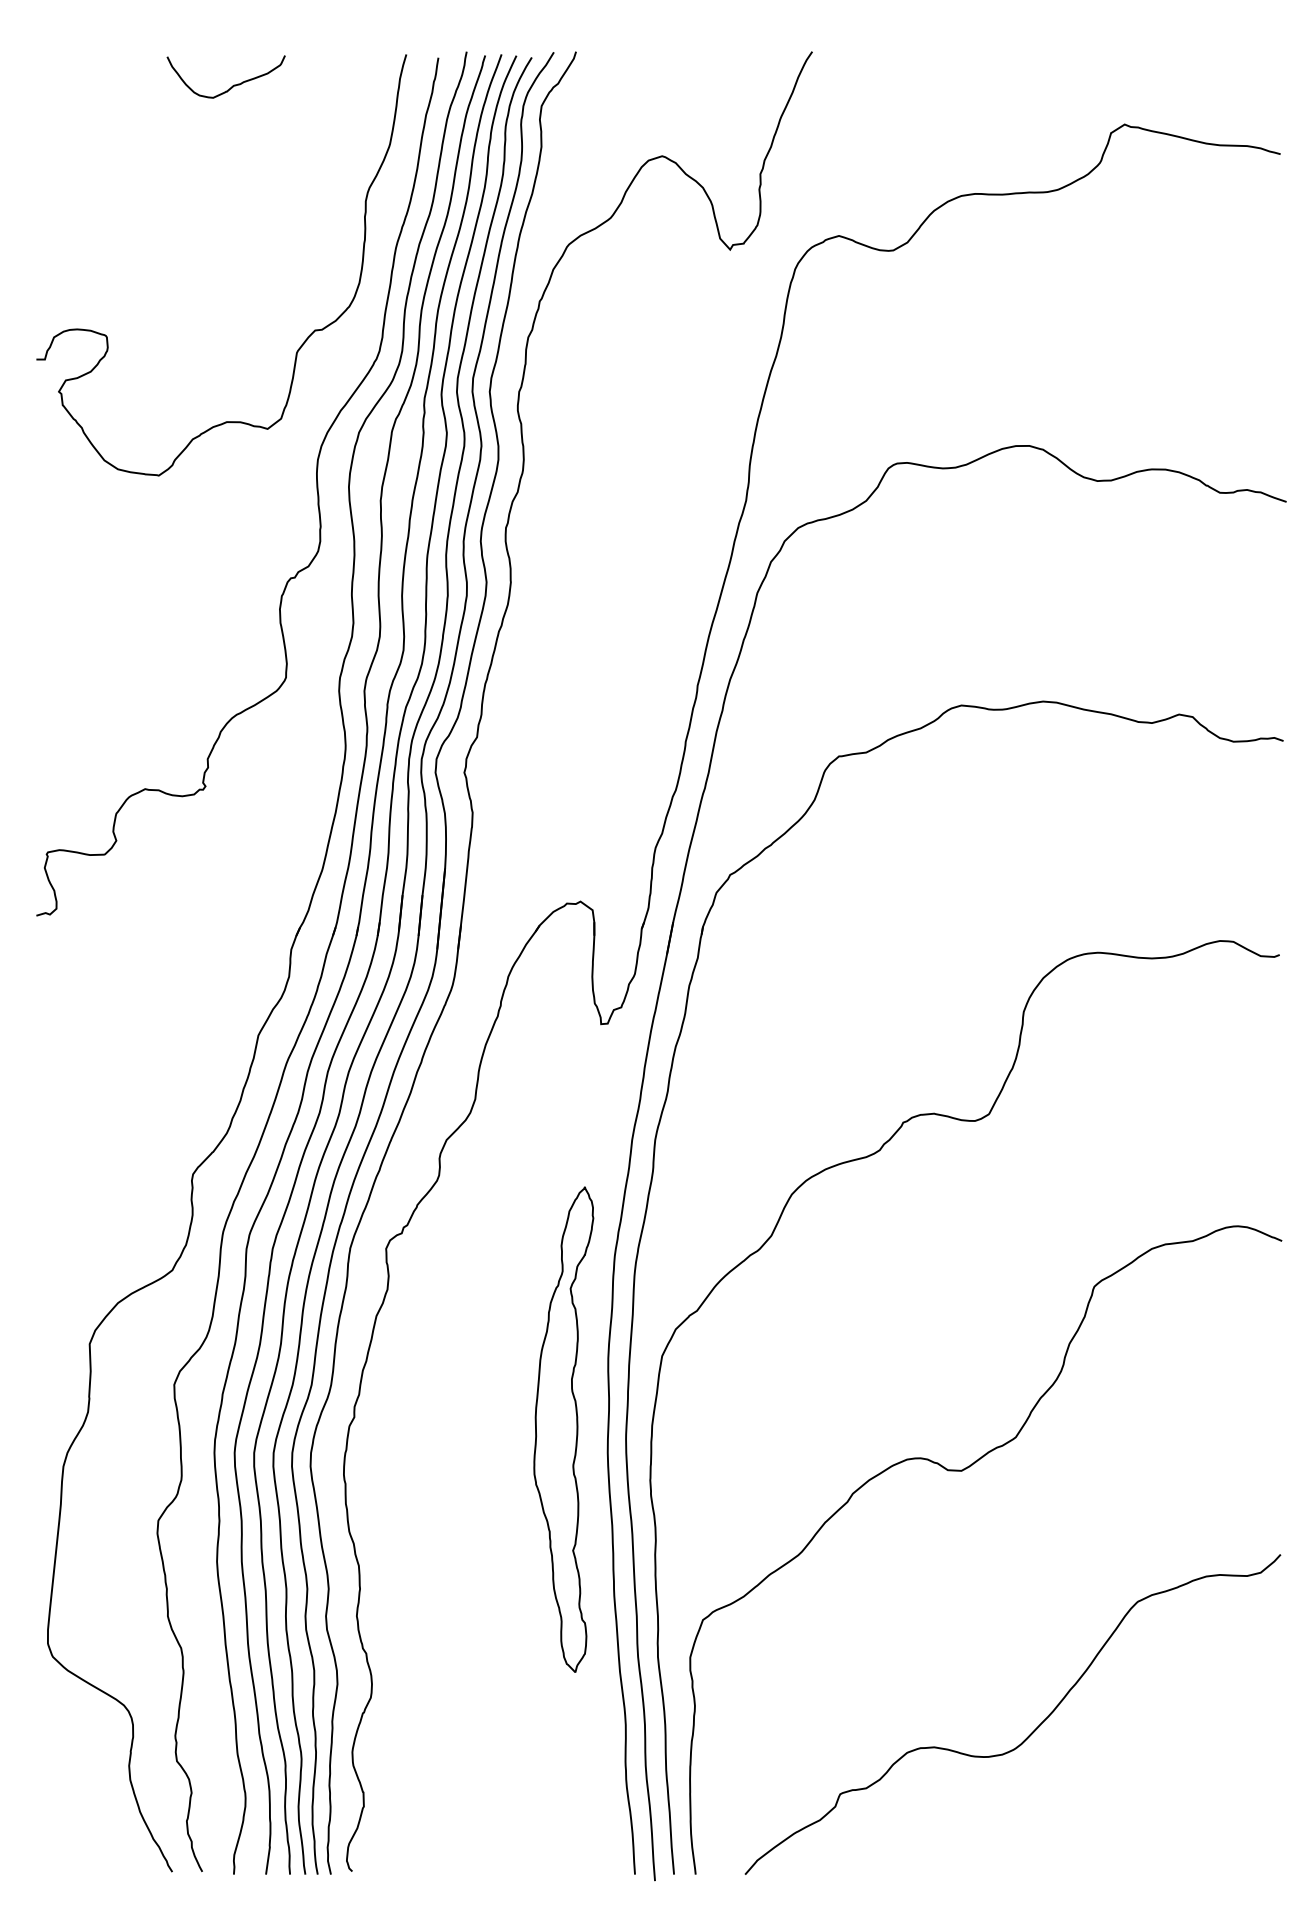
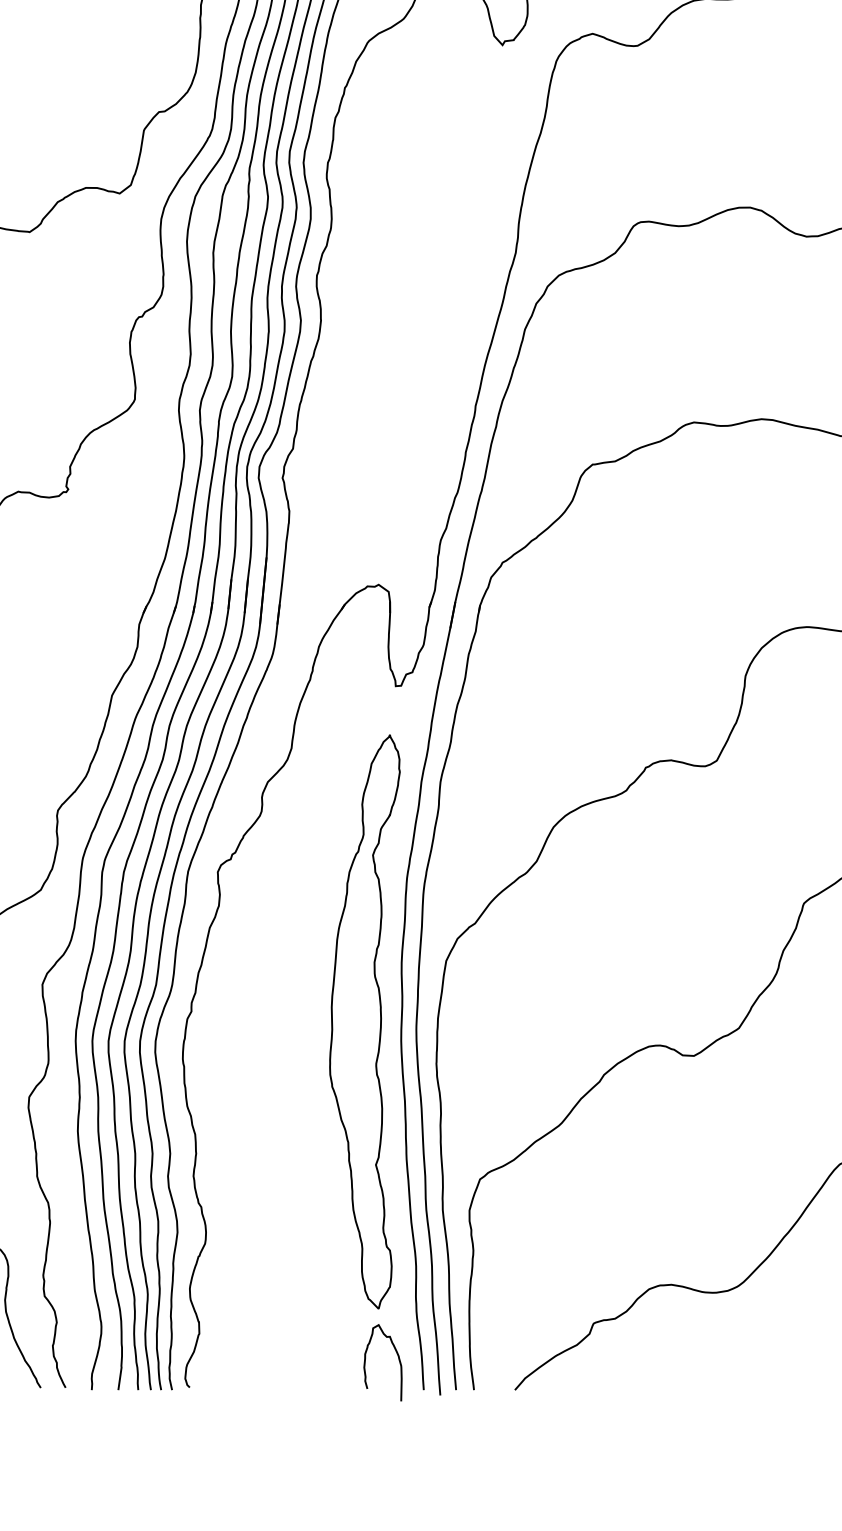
part: (563, 1429) -> (364, 1021), size x1.43
curve: (604, 1838) -> (398, 1360), added

